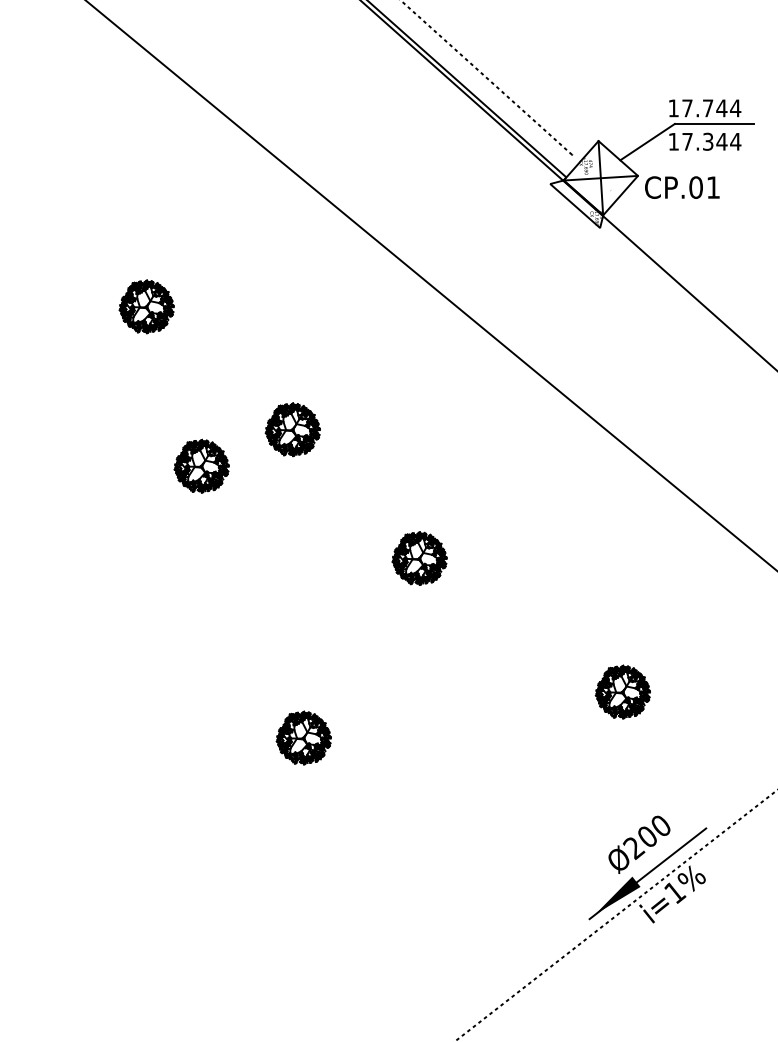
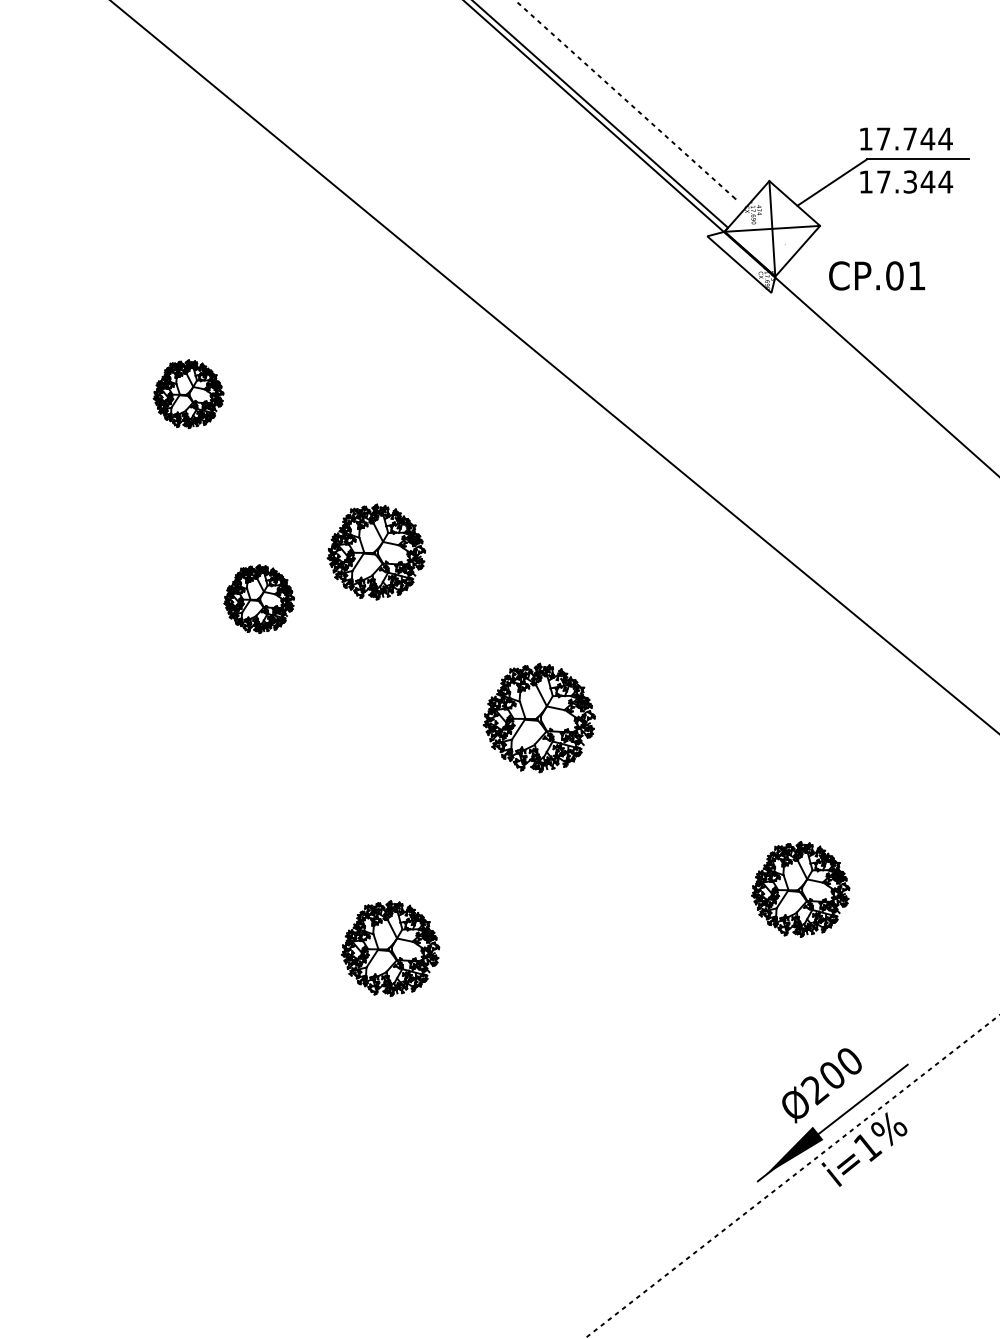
text: (681, 187) -> (876, 275), moved
part: (292, 429) -> (376, 552), size x1.4
part: (419, 558) -> (539, 717), size x1.6
part: (622, 692) -> (800, 889), size x1.4
part: (303, 738) -> (390, 948), size x1.4

